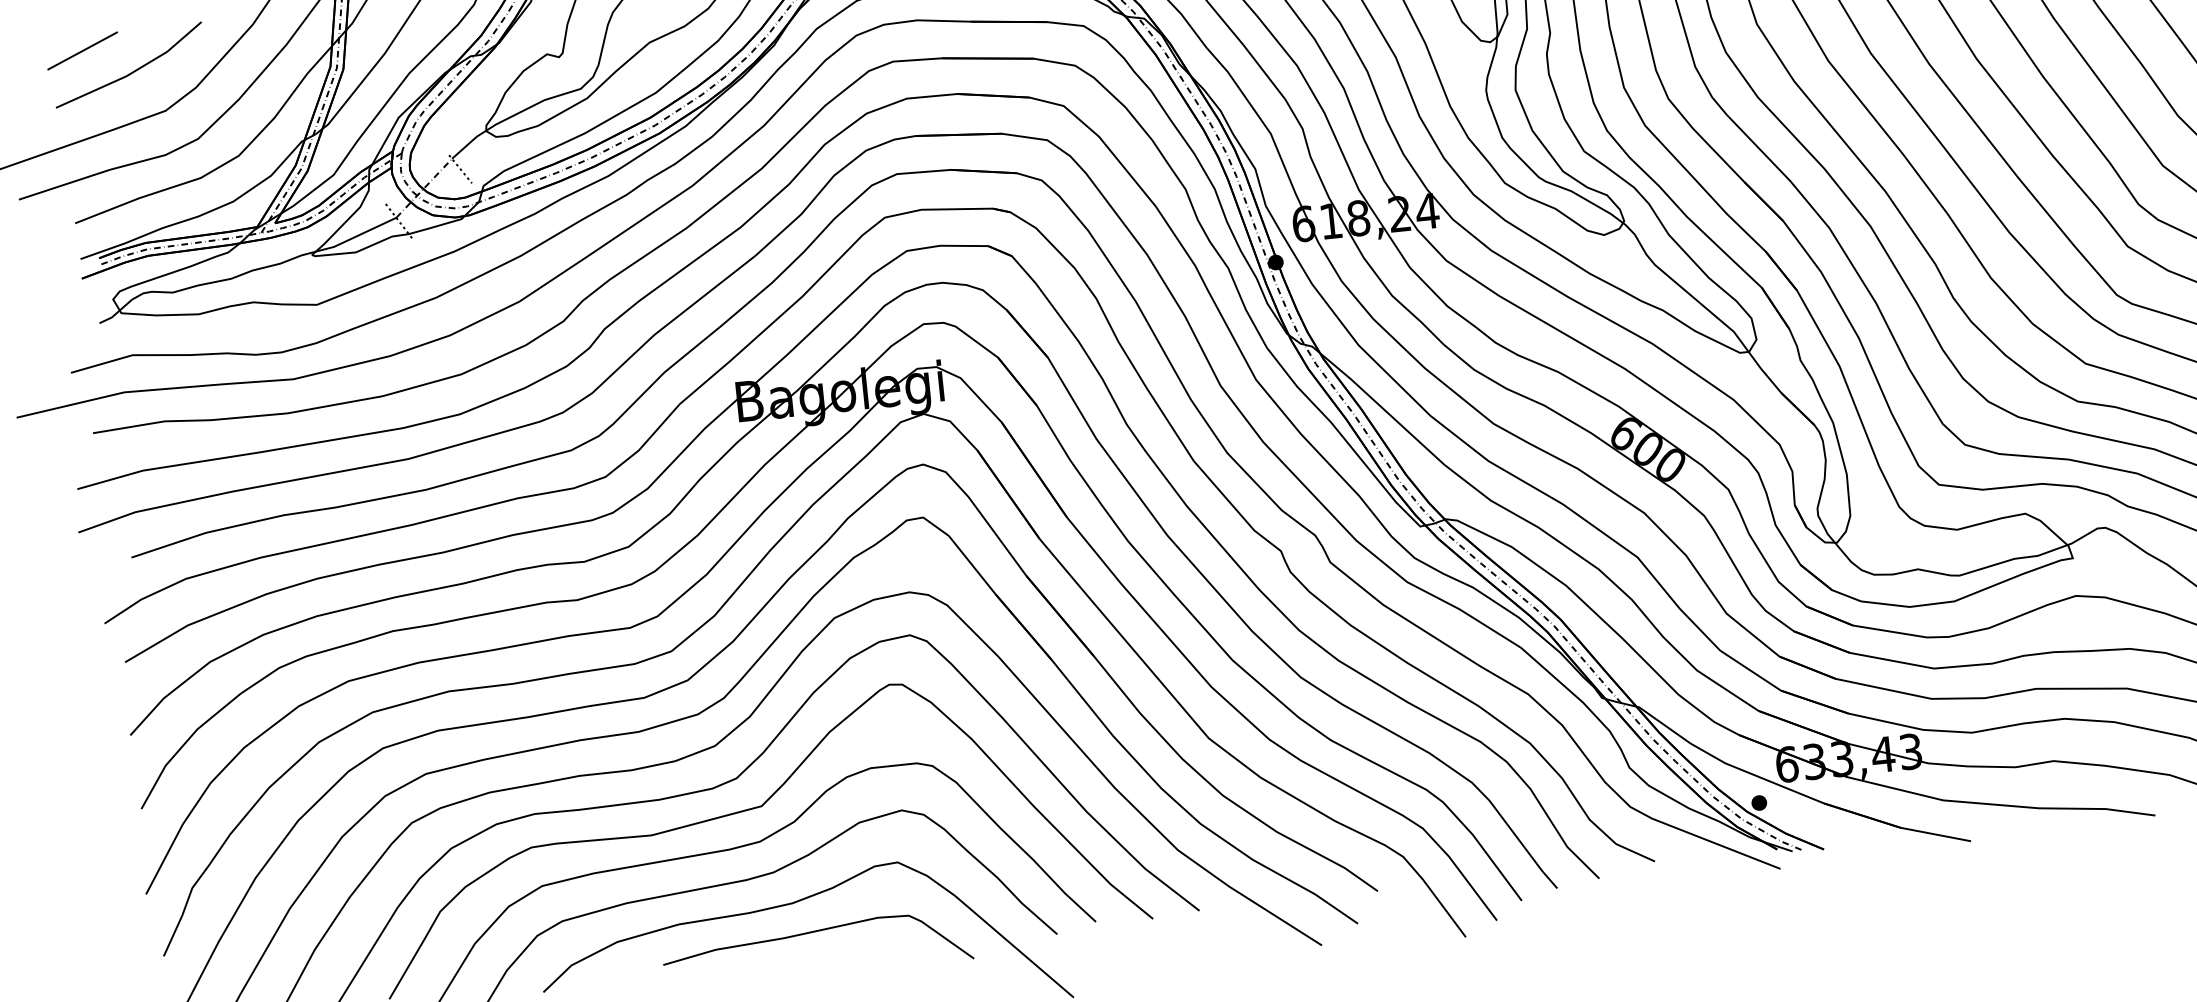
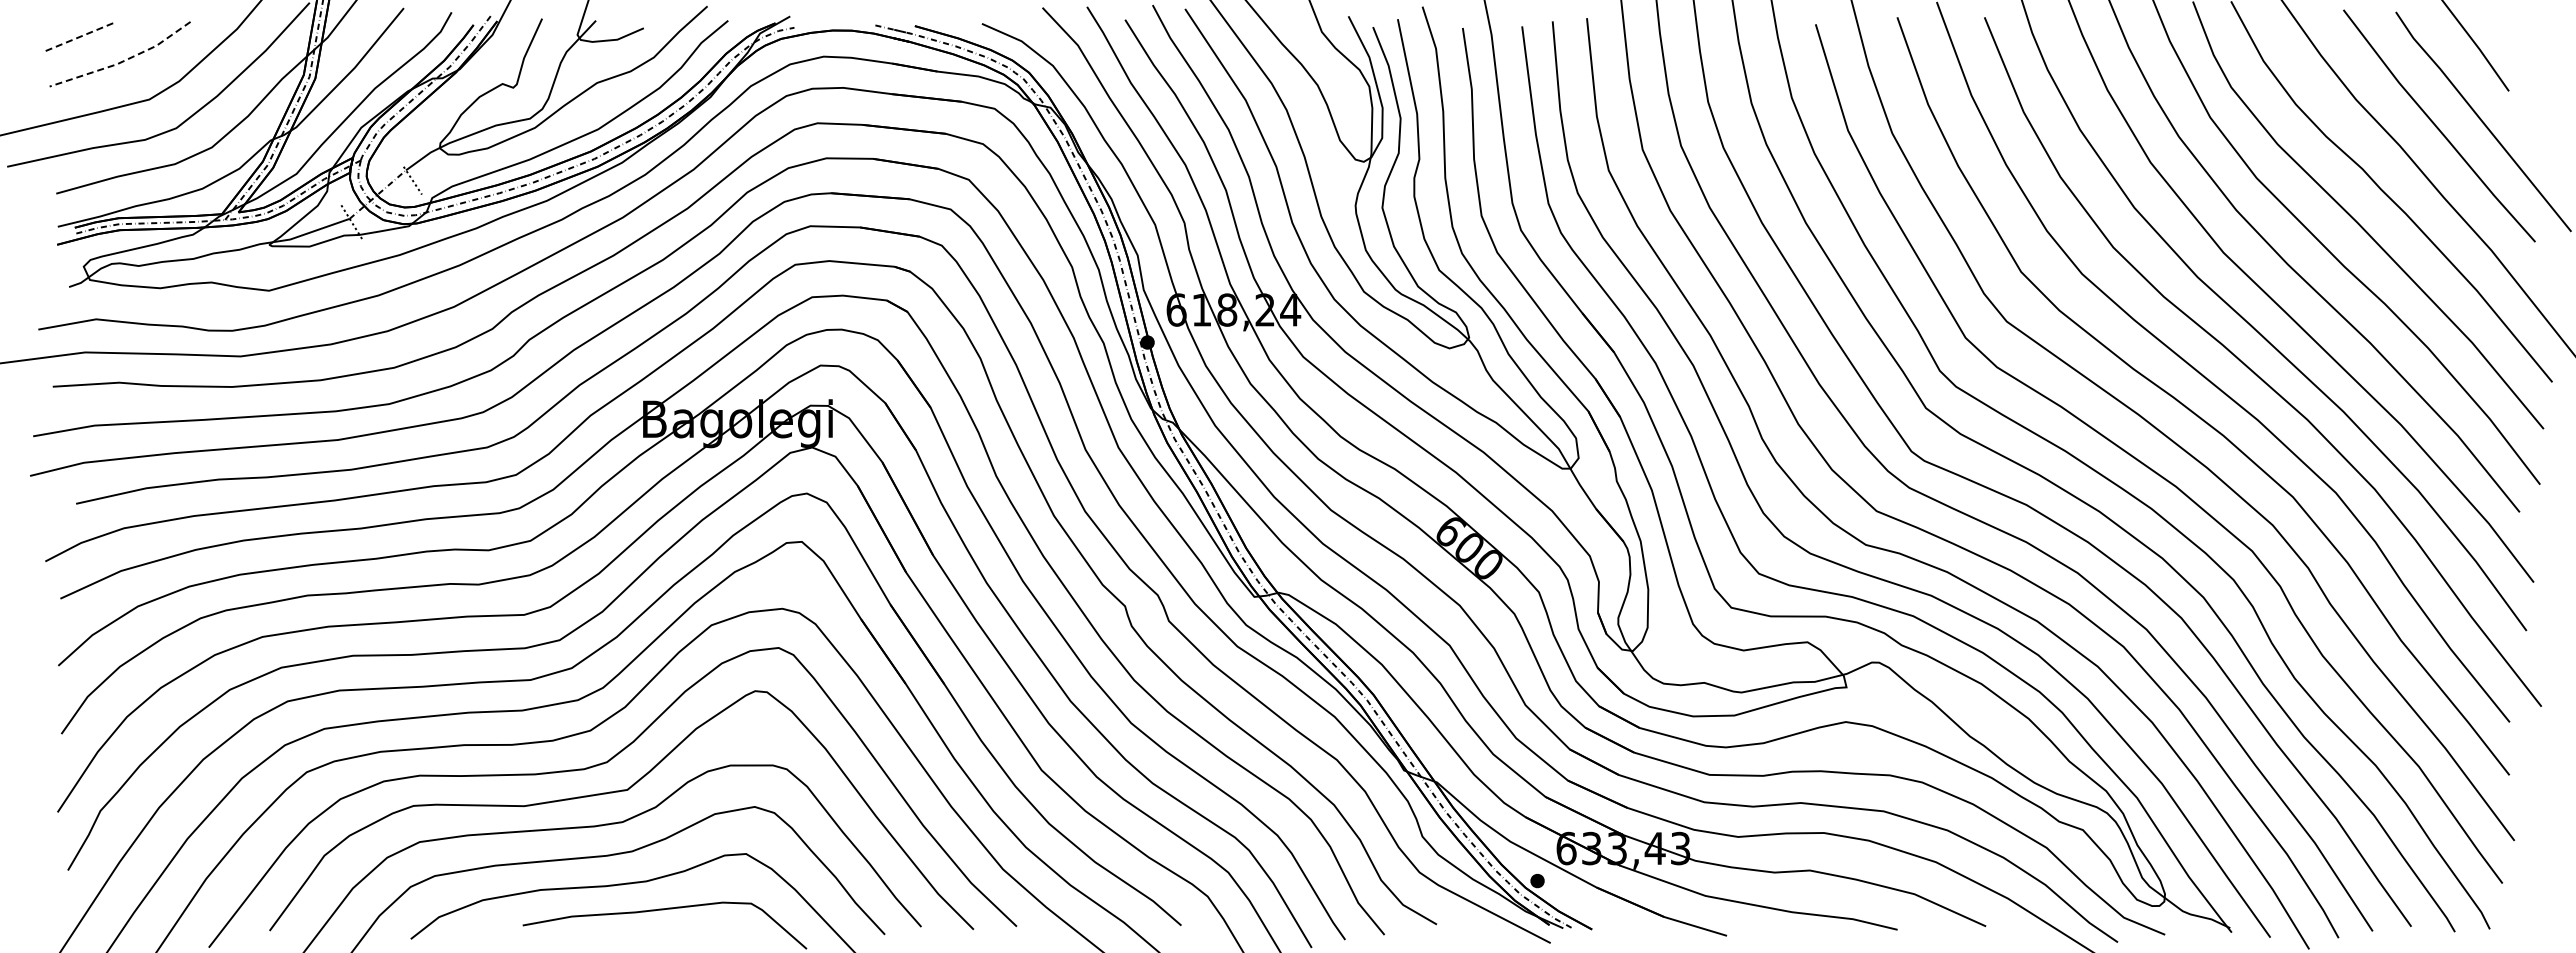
line: (82, 51) -> (79, 37), solid -> dashed
line: (133, 72) -> (123, 61), solid -> dashed

